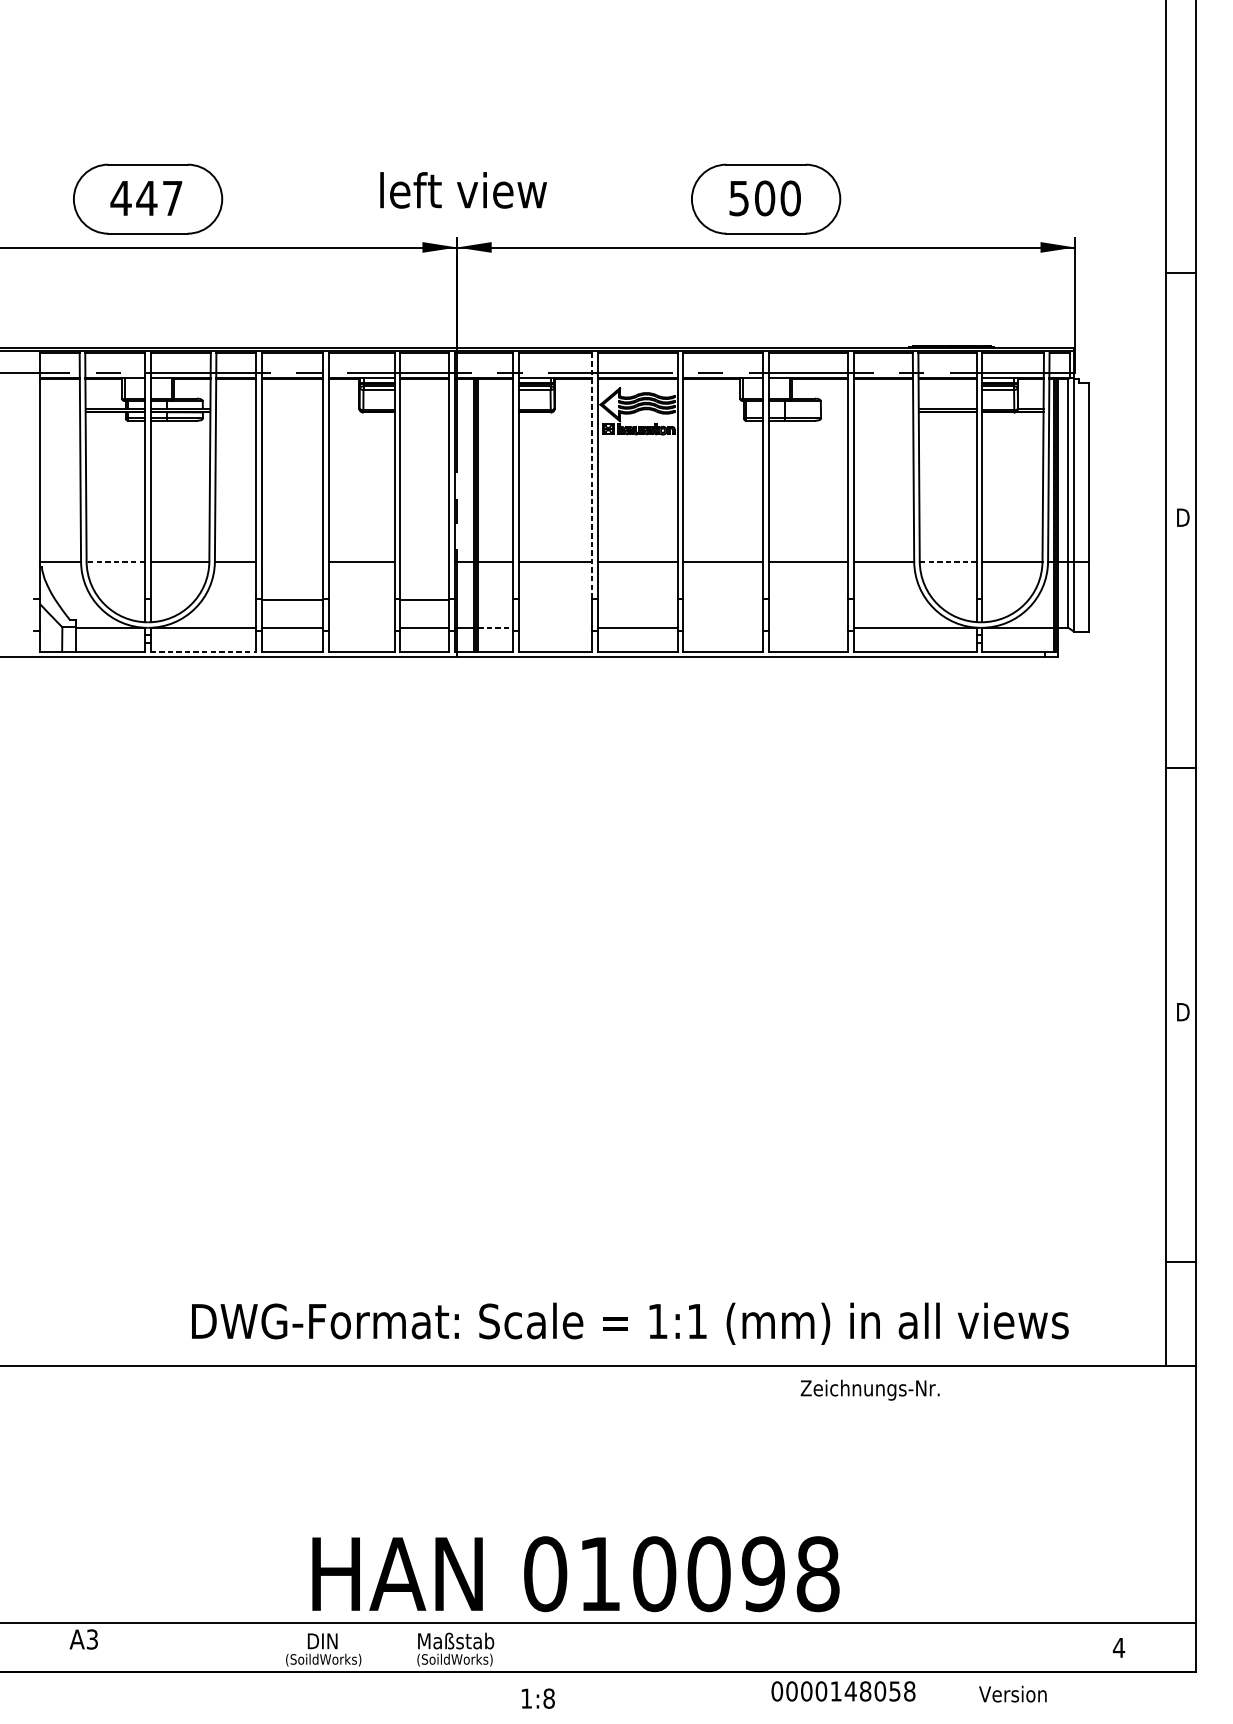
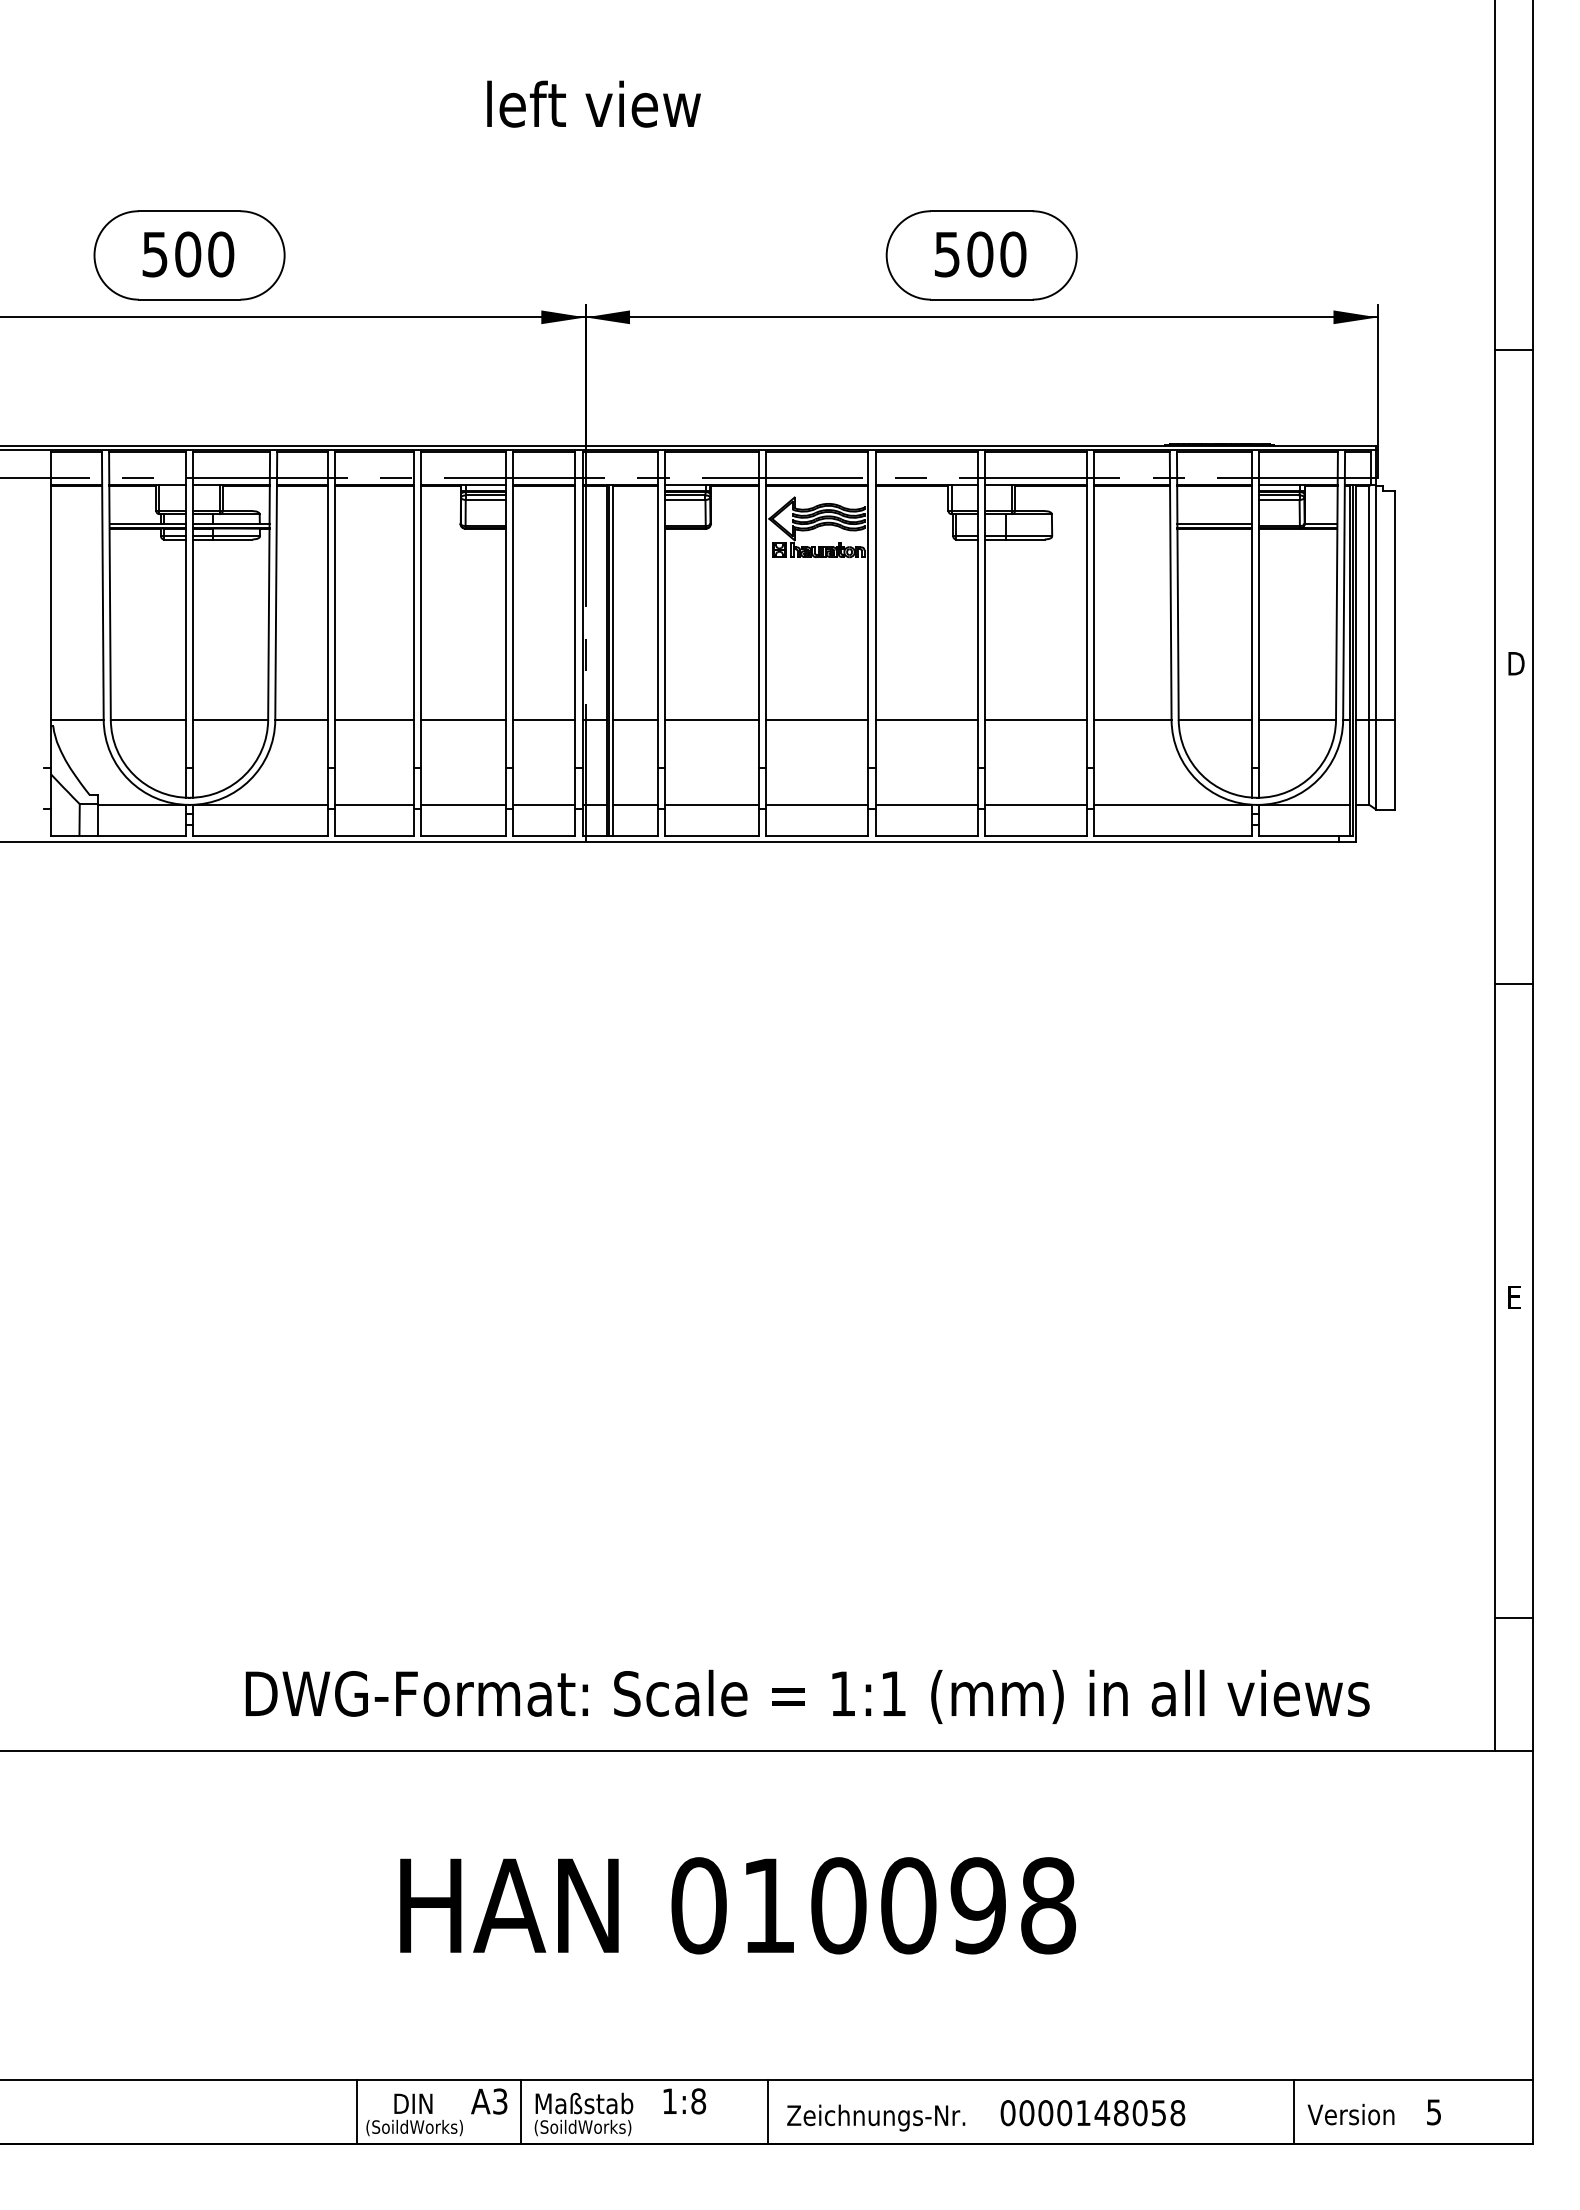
text: (463, 189) -> (593, 103), moved
text: (146, 198) -> (187, 254), 447 -> 500
line: (592, 475) -> (759, 609), dashed -> solid
line: (115, 561) -> (147, 719), dashed -> solid
line: (948, 561) -> (1215, 719), dashed -> solid
line: (292, 599) -> (374, 719), moved
line: (424, 599) -> (543, 719), moved
line: (360, 627) -> (462, 804), added
line: (495, 627) -> (635, 804), dashed -> solid
line: (555, 627) -> (711, 804), added
line: (722, 627) -> (926, 804), added
line: (808, 627) -> (1035, 804), added
line: (203, 651) -> (260, 835), dashed -> solid
text: (1183, 1012) -> (1516, 1297), D -> E
text: (870, 1389) -> (876, 2117), moved
text: (575, 1573) -> (737, 1905), moved
text: (84, 1639) -> (489, 2101), moved
line: (279, 1647) -> (357, 2111), added
line: (407, 1647) -> (521, 2111), added
line: (599, 1647) -> (768, 2111), added
line: (1010, 1647) -> (1294, 2111), added
text: (1118, 1648) -> (1433, 2112), 4 -> 5
text: (843, 1691) -> (1092, 2113), moved
text: (1012, 1694) -> (1350, 2114), moved
text: (538, 1698) -> (684, 2101), moved

